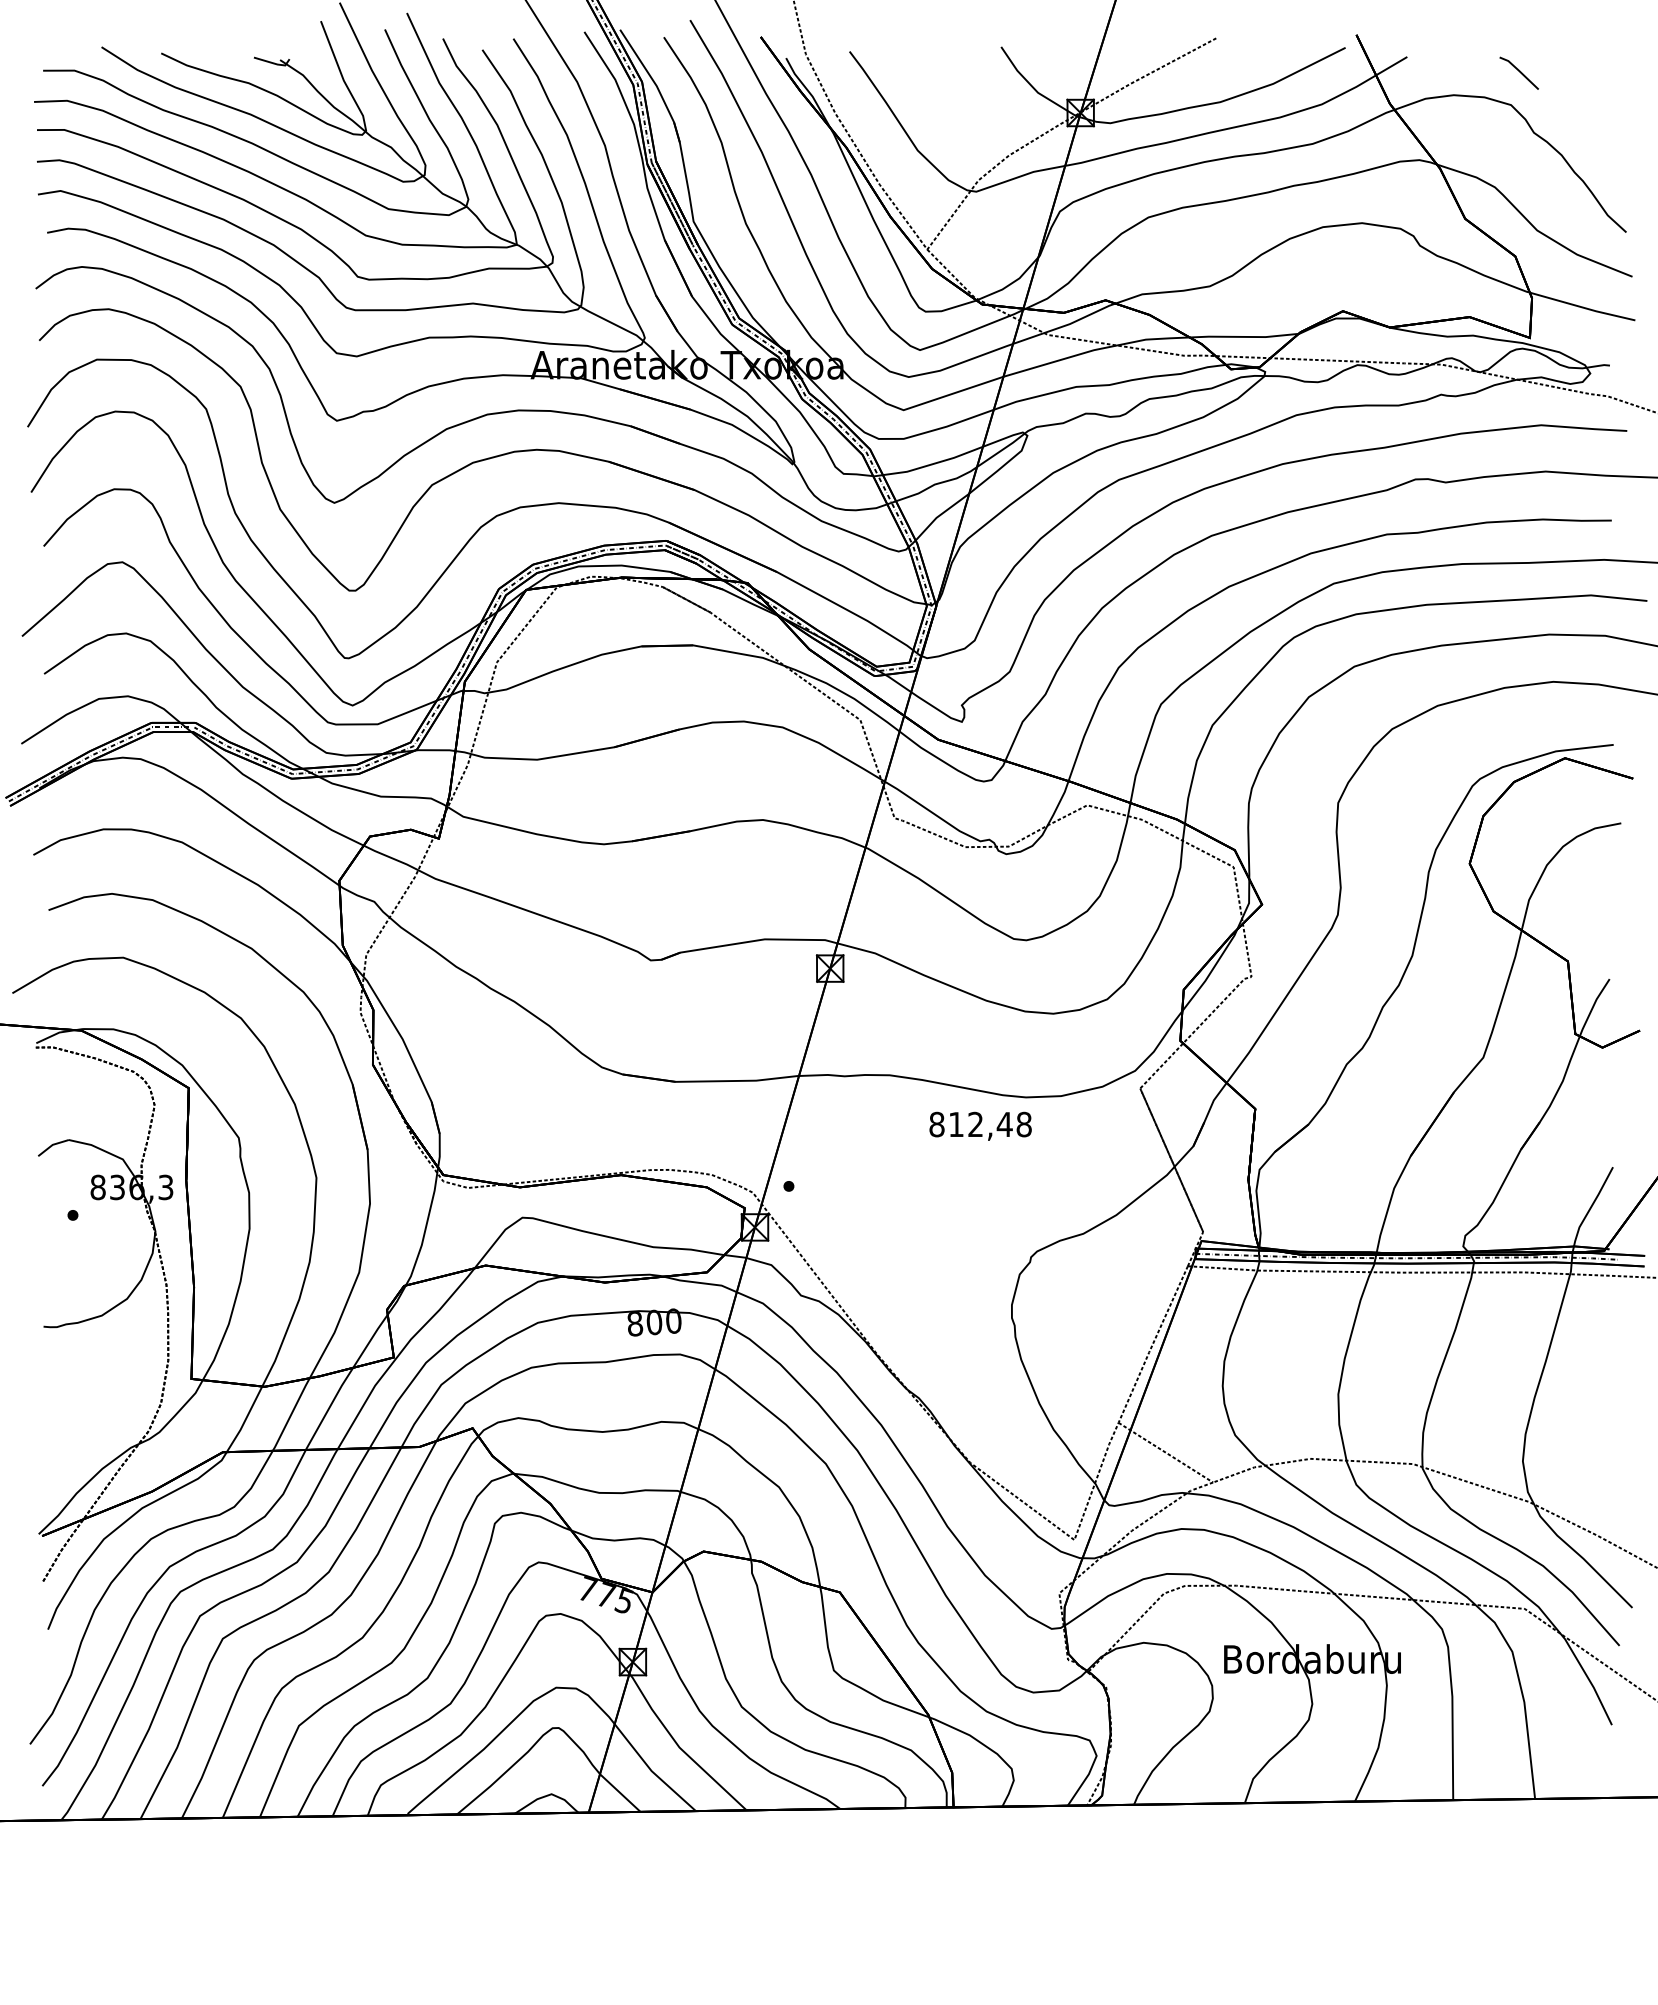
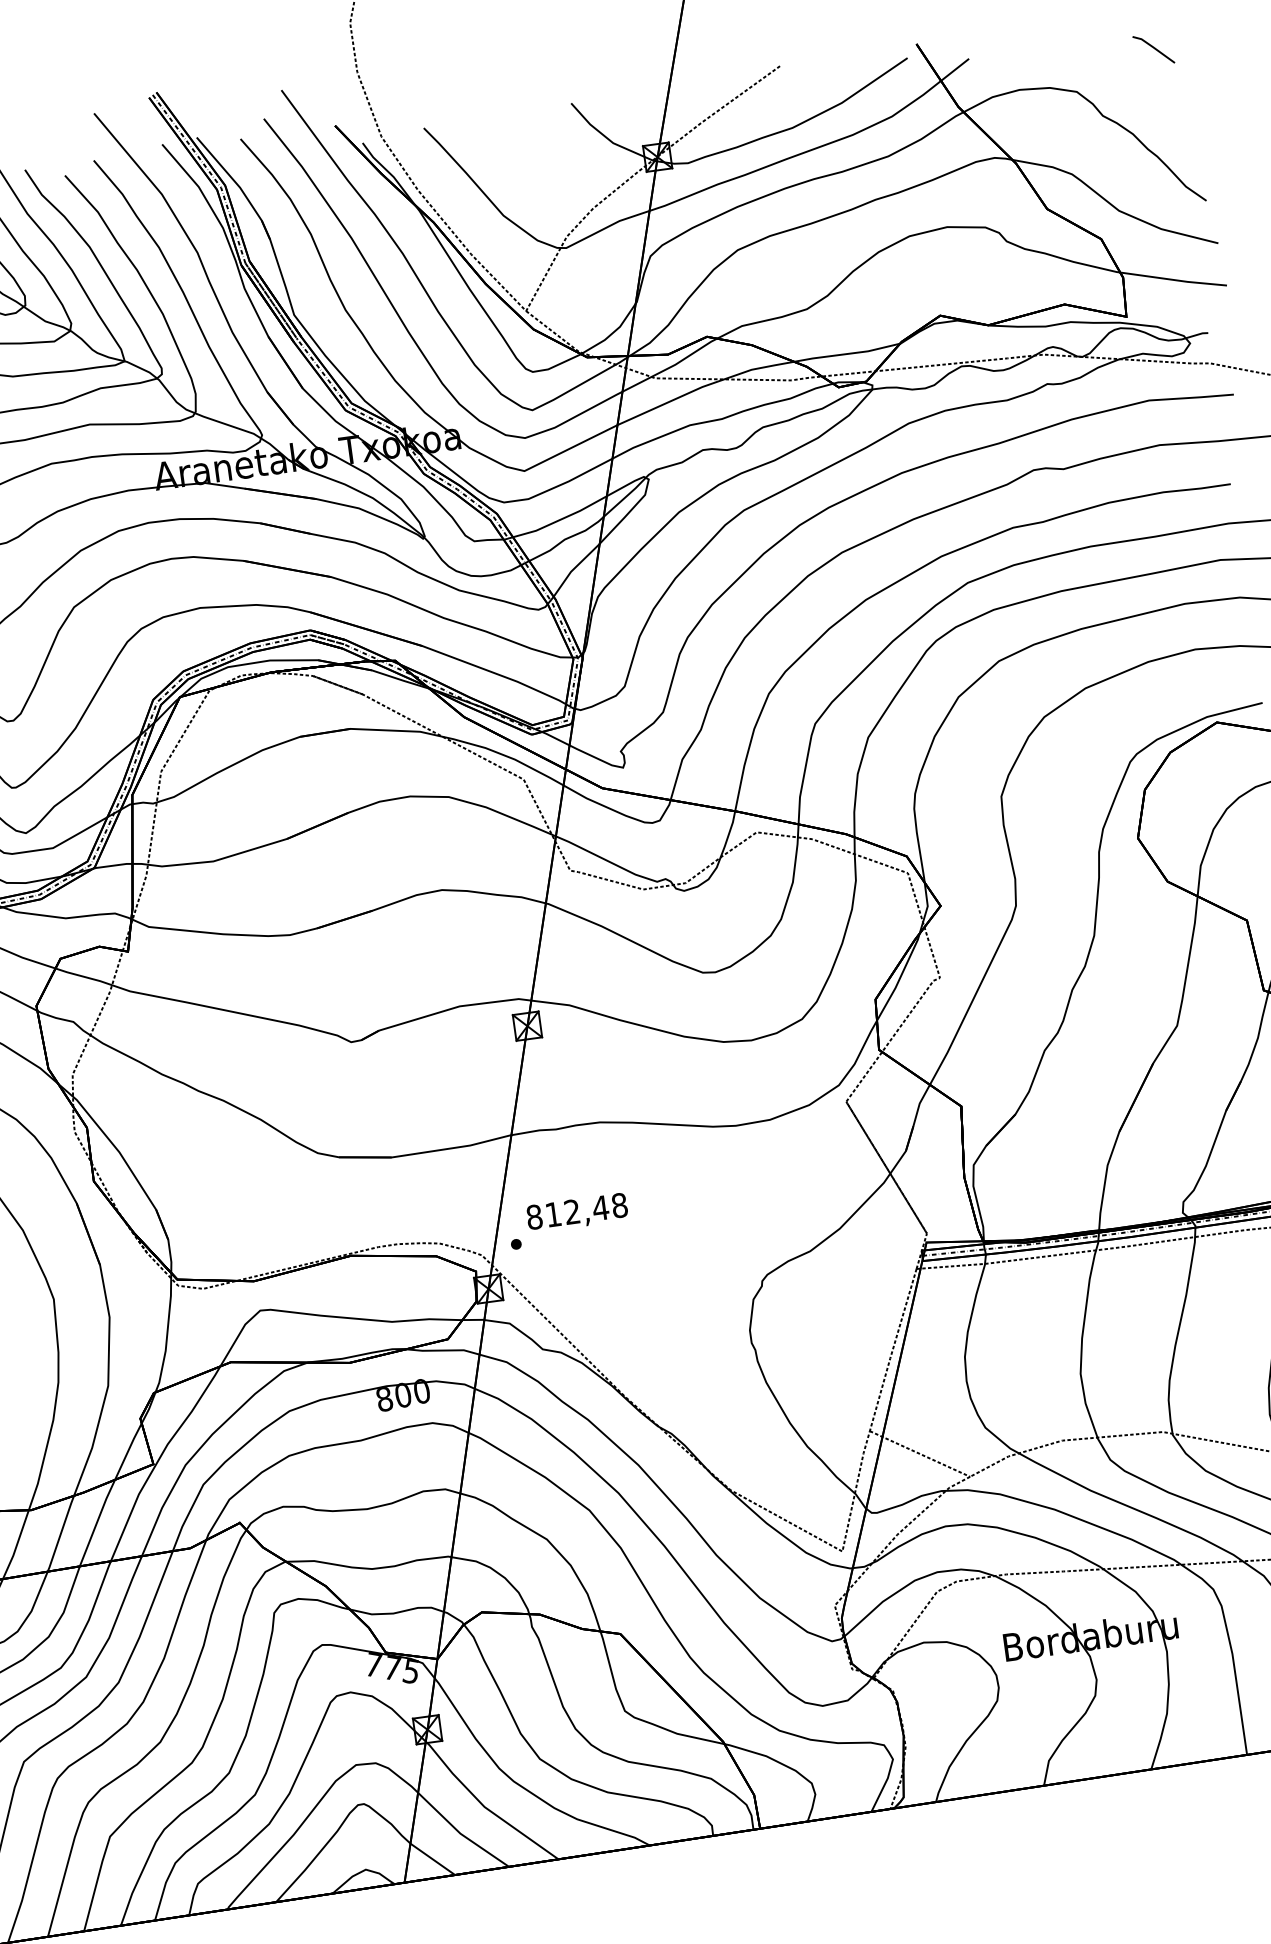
line: (1518, 71) -> (1152, 48), moved
text: (980, 1125) -> (577, 1212), moved

